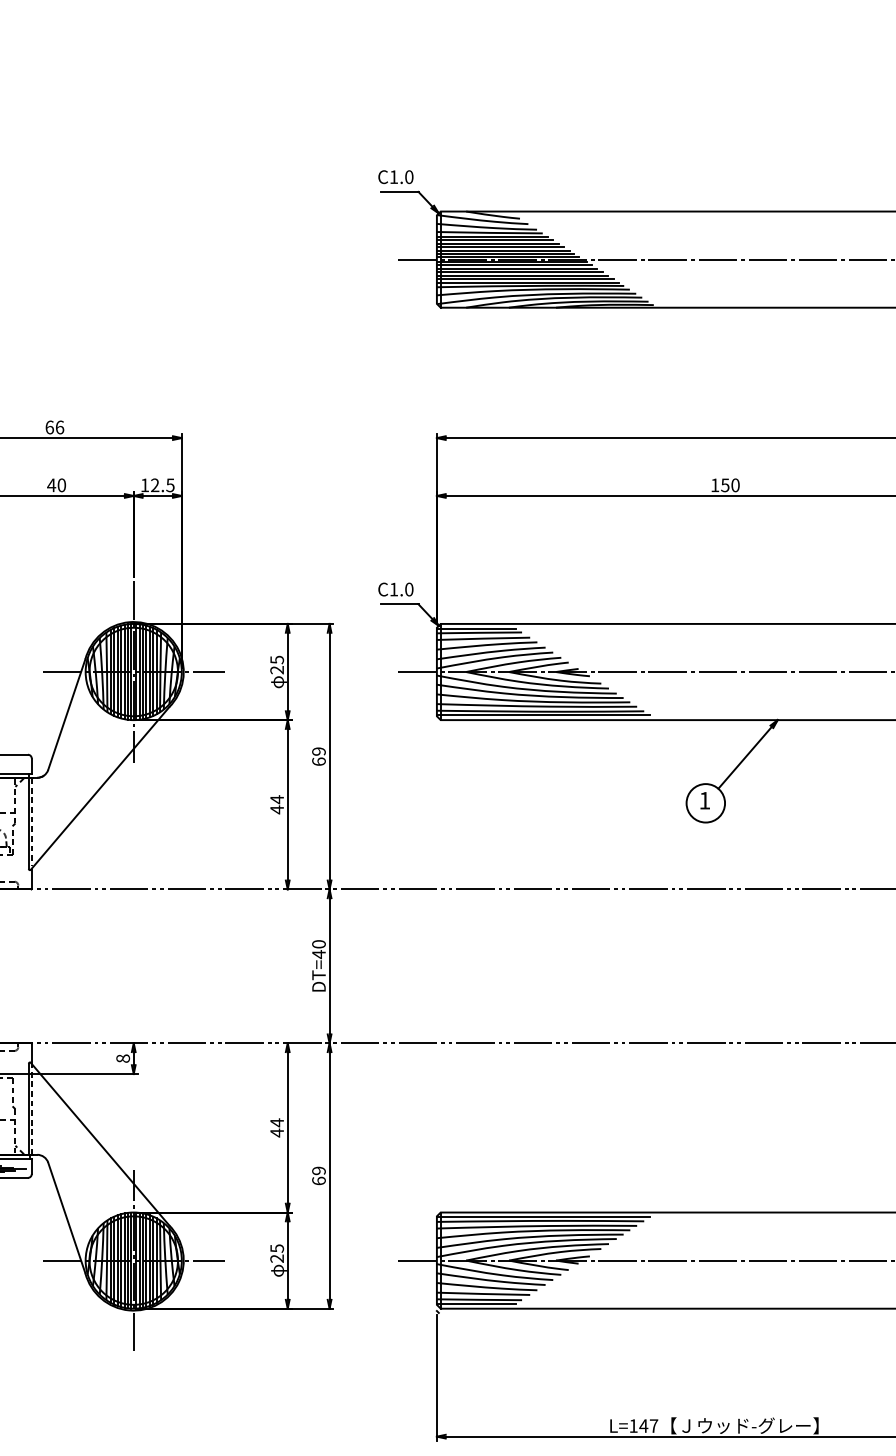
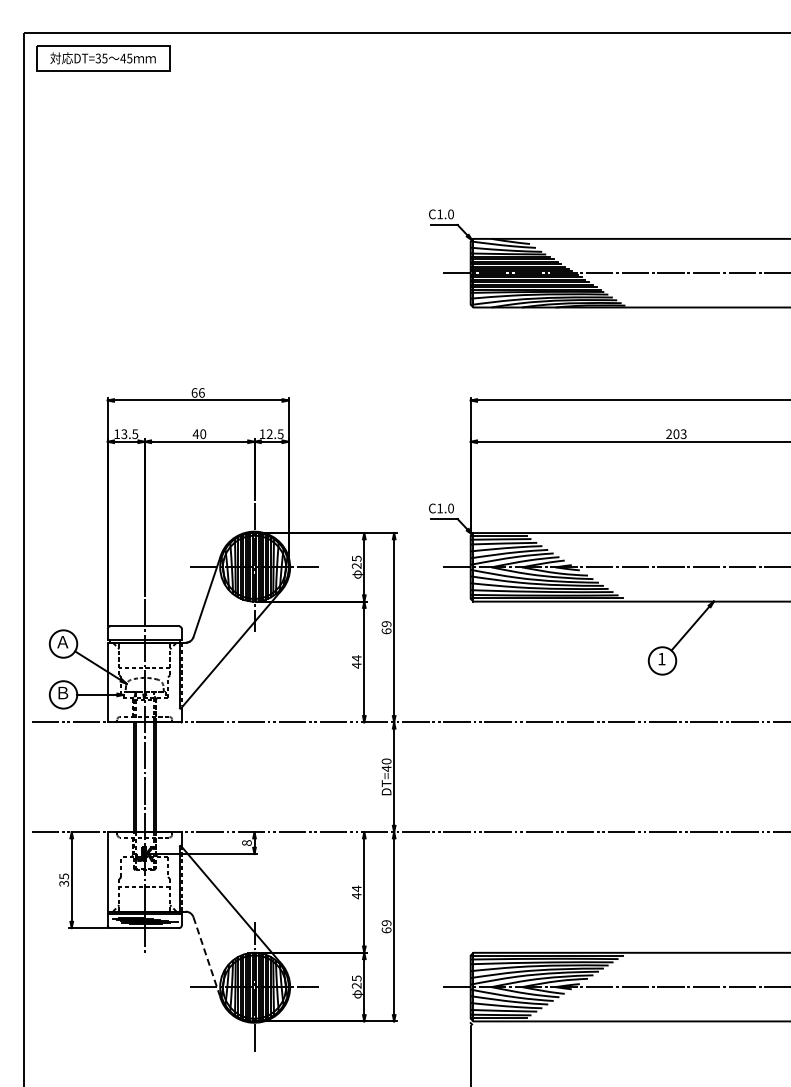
text: (725, 484) -> (676, 433), 150 -> 203
line: (66, 1217) -> (206, 956), solid -> dashed

